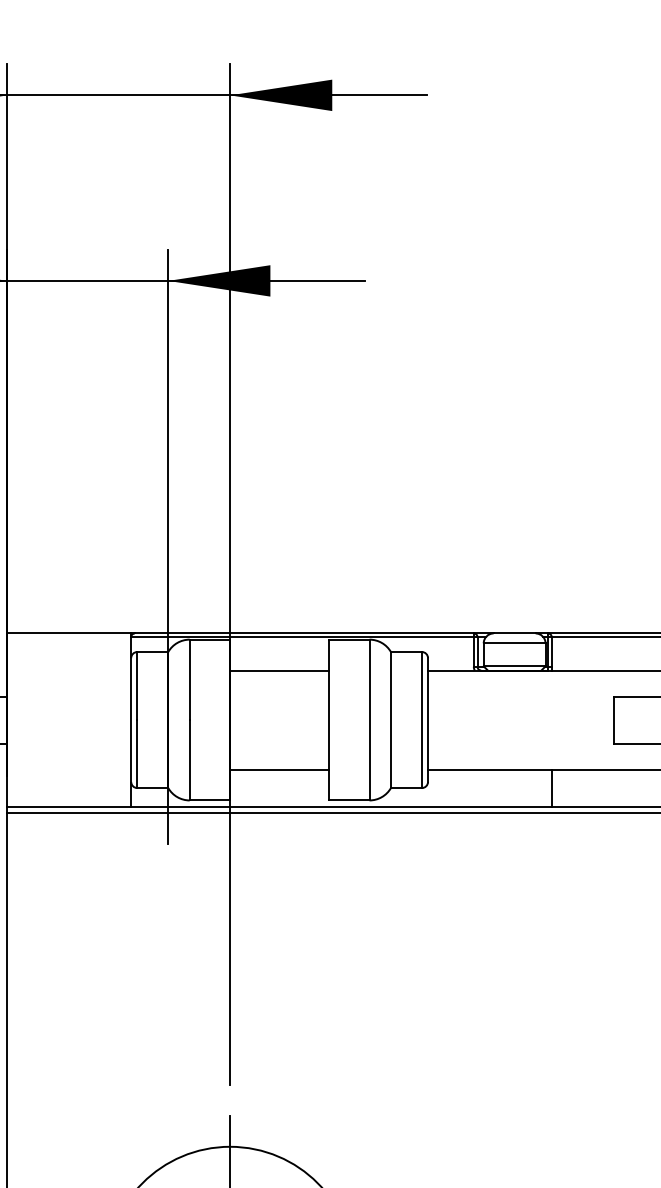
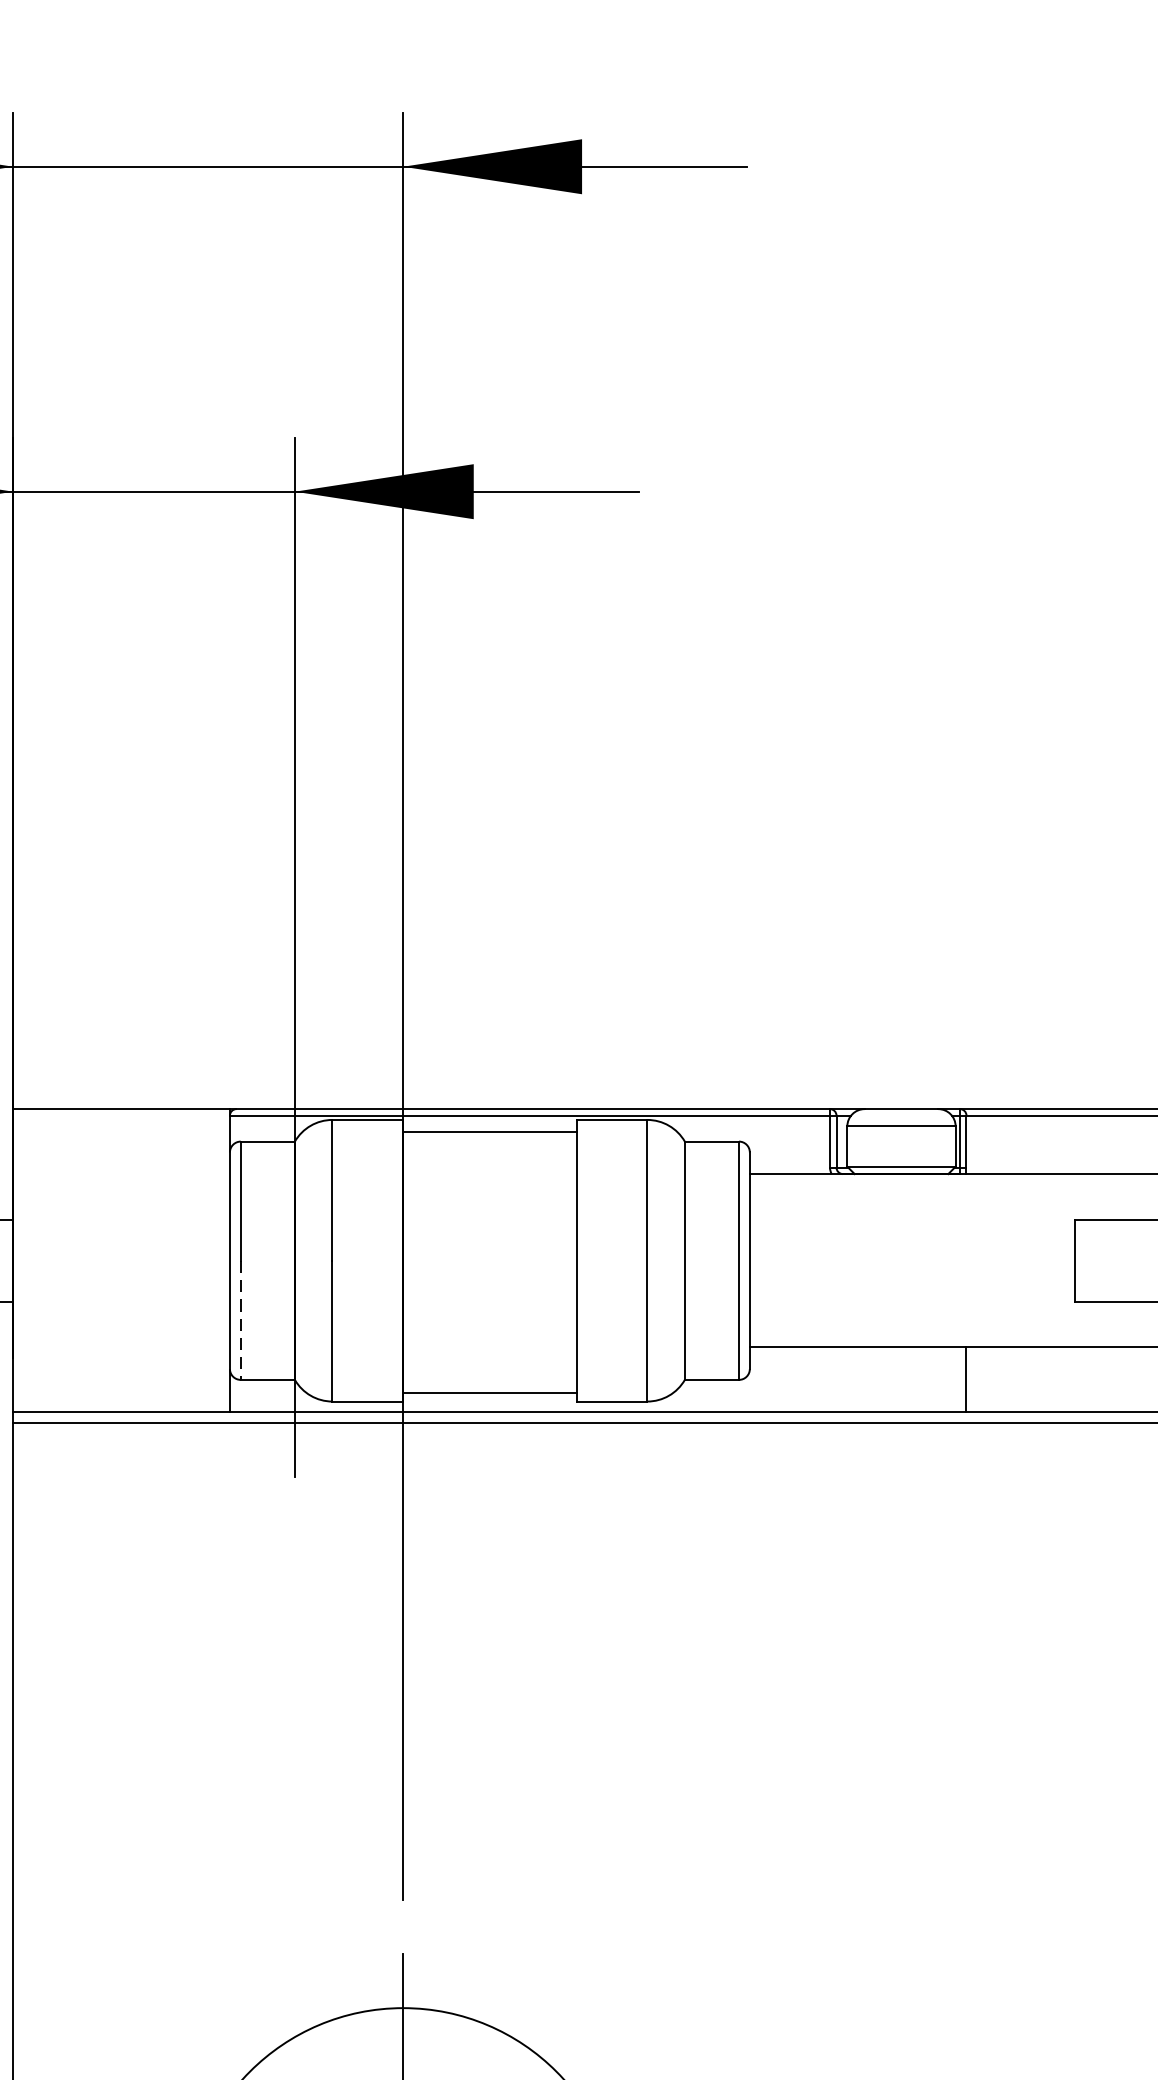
line: (279, 670) -> (489, 1131), moved
line: (137, 754) -> (240, 1321), solid -> dashed
line: (279, 769) -> (489, 1392), moved

